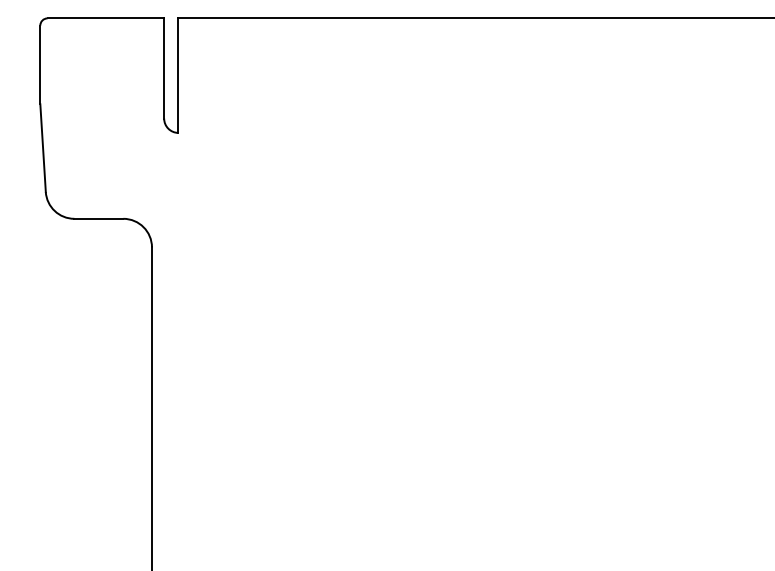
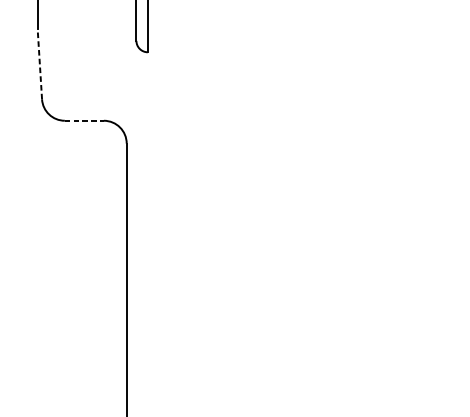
line: (43, 148) -> (40, 64), solid -> dashed
line: (99, 218) -> (84, 120), solid -> dashed

